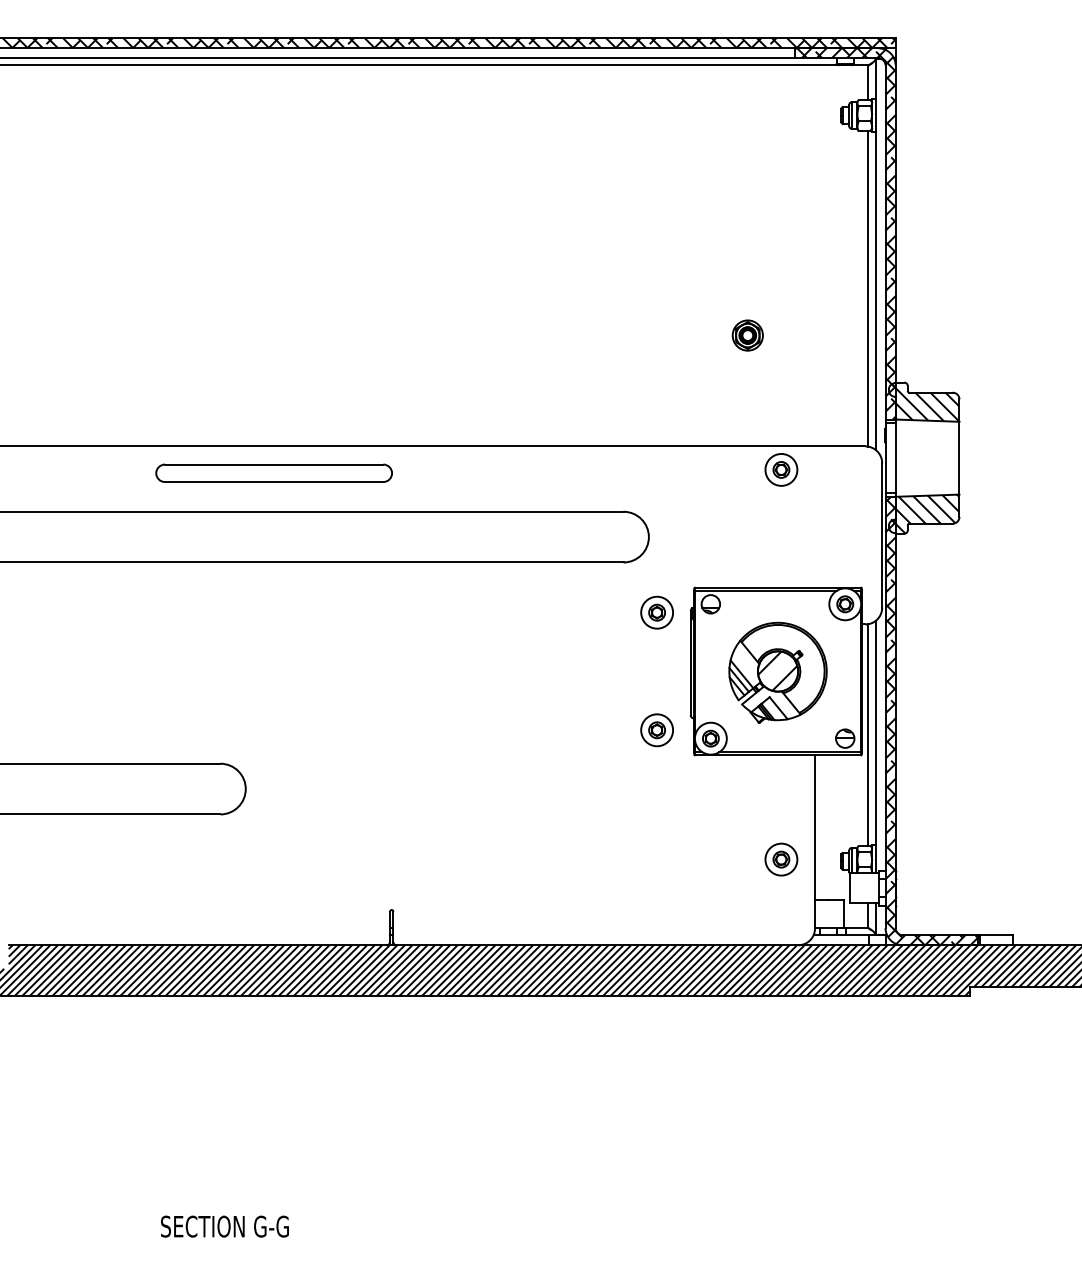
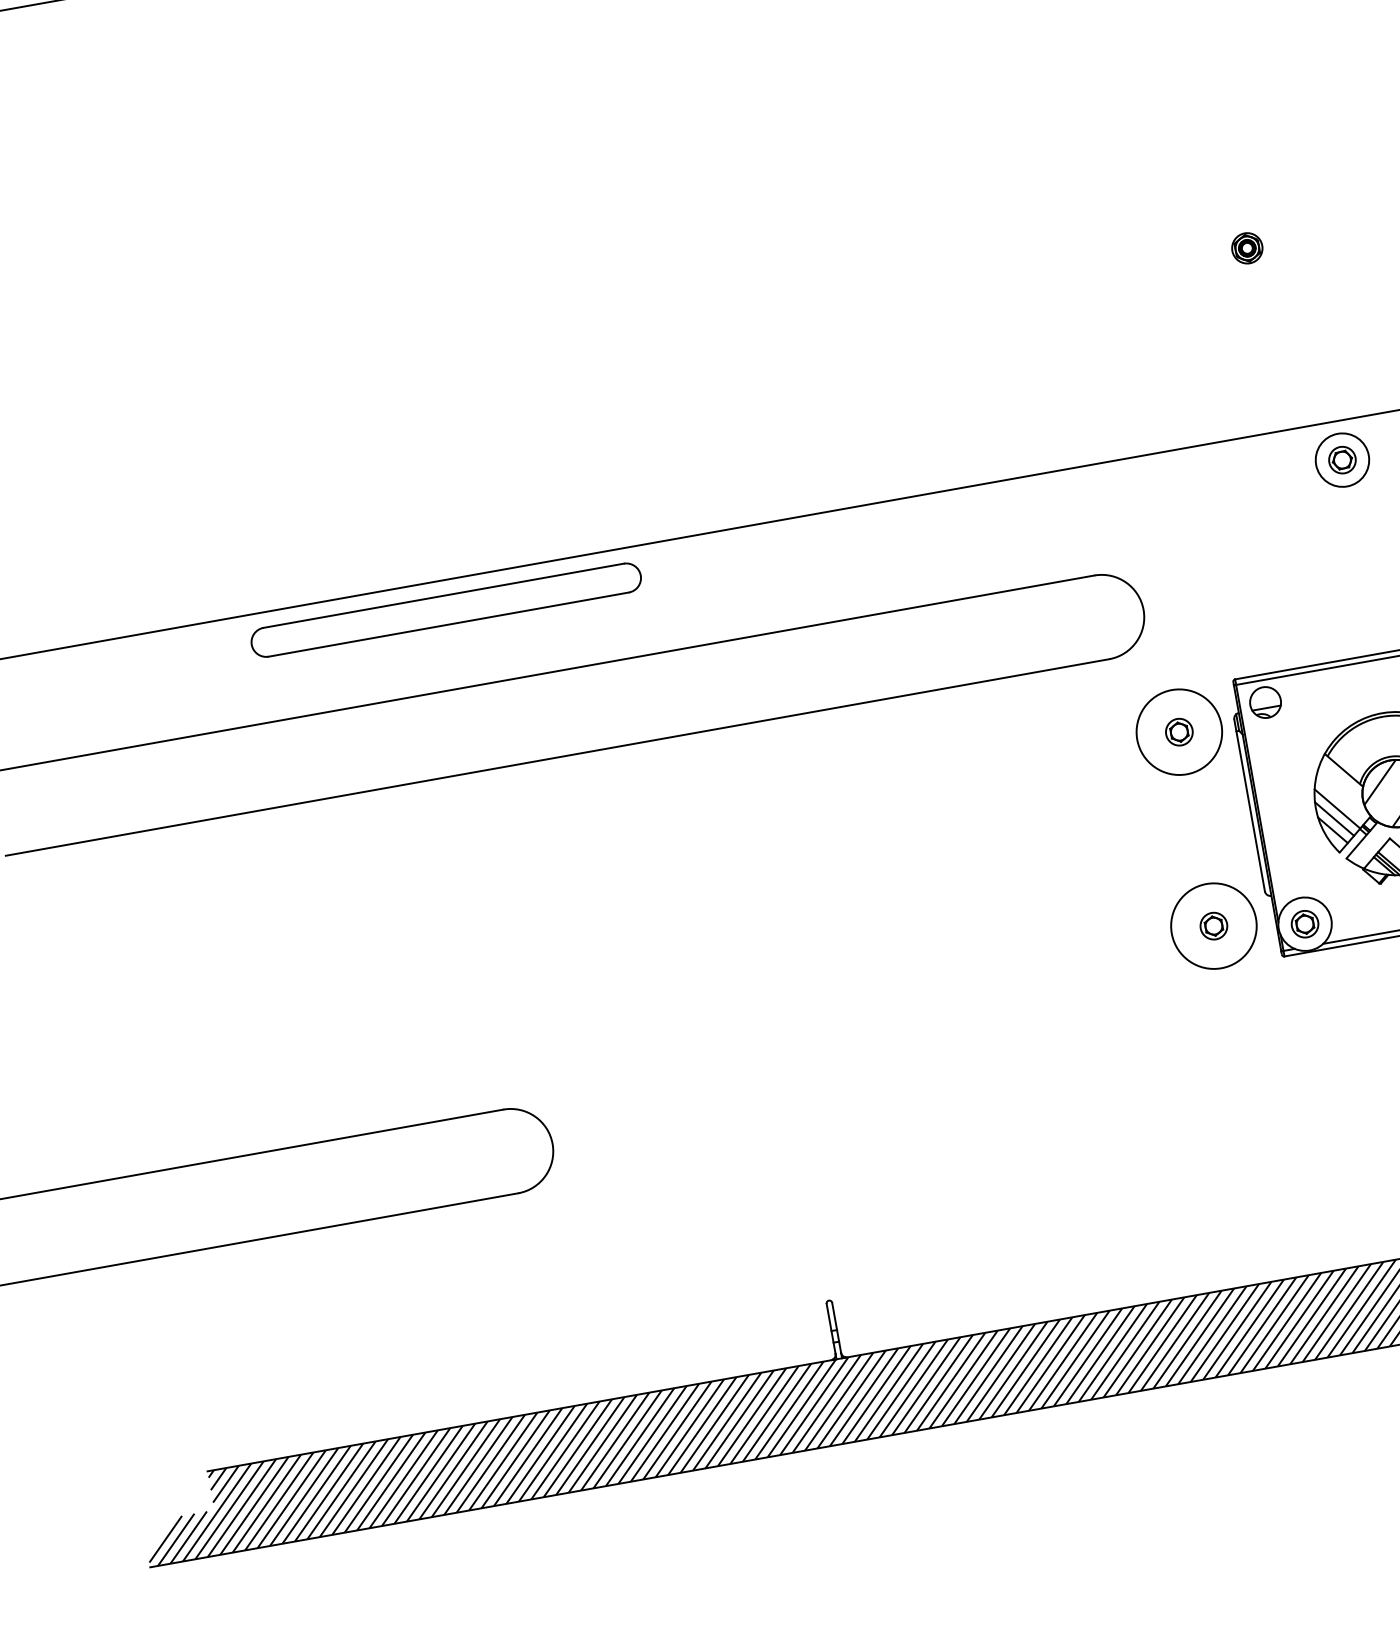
part: (747, 335) -> (1246, 248), size x0.6
part: (273, 472) -> (444, 609), moved
circle: (657, 612) -> (1179, 731), size x1.6
circle: (657, 730) -> (1214, 926), size x1.6

